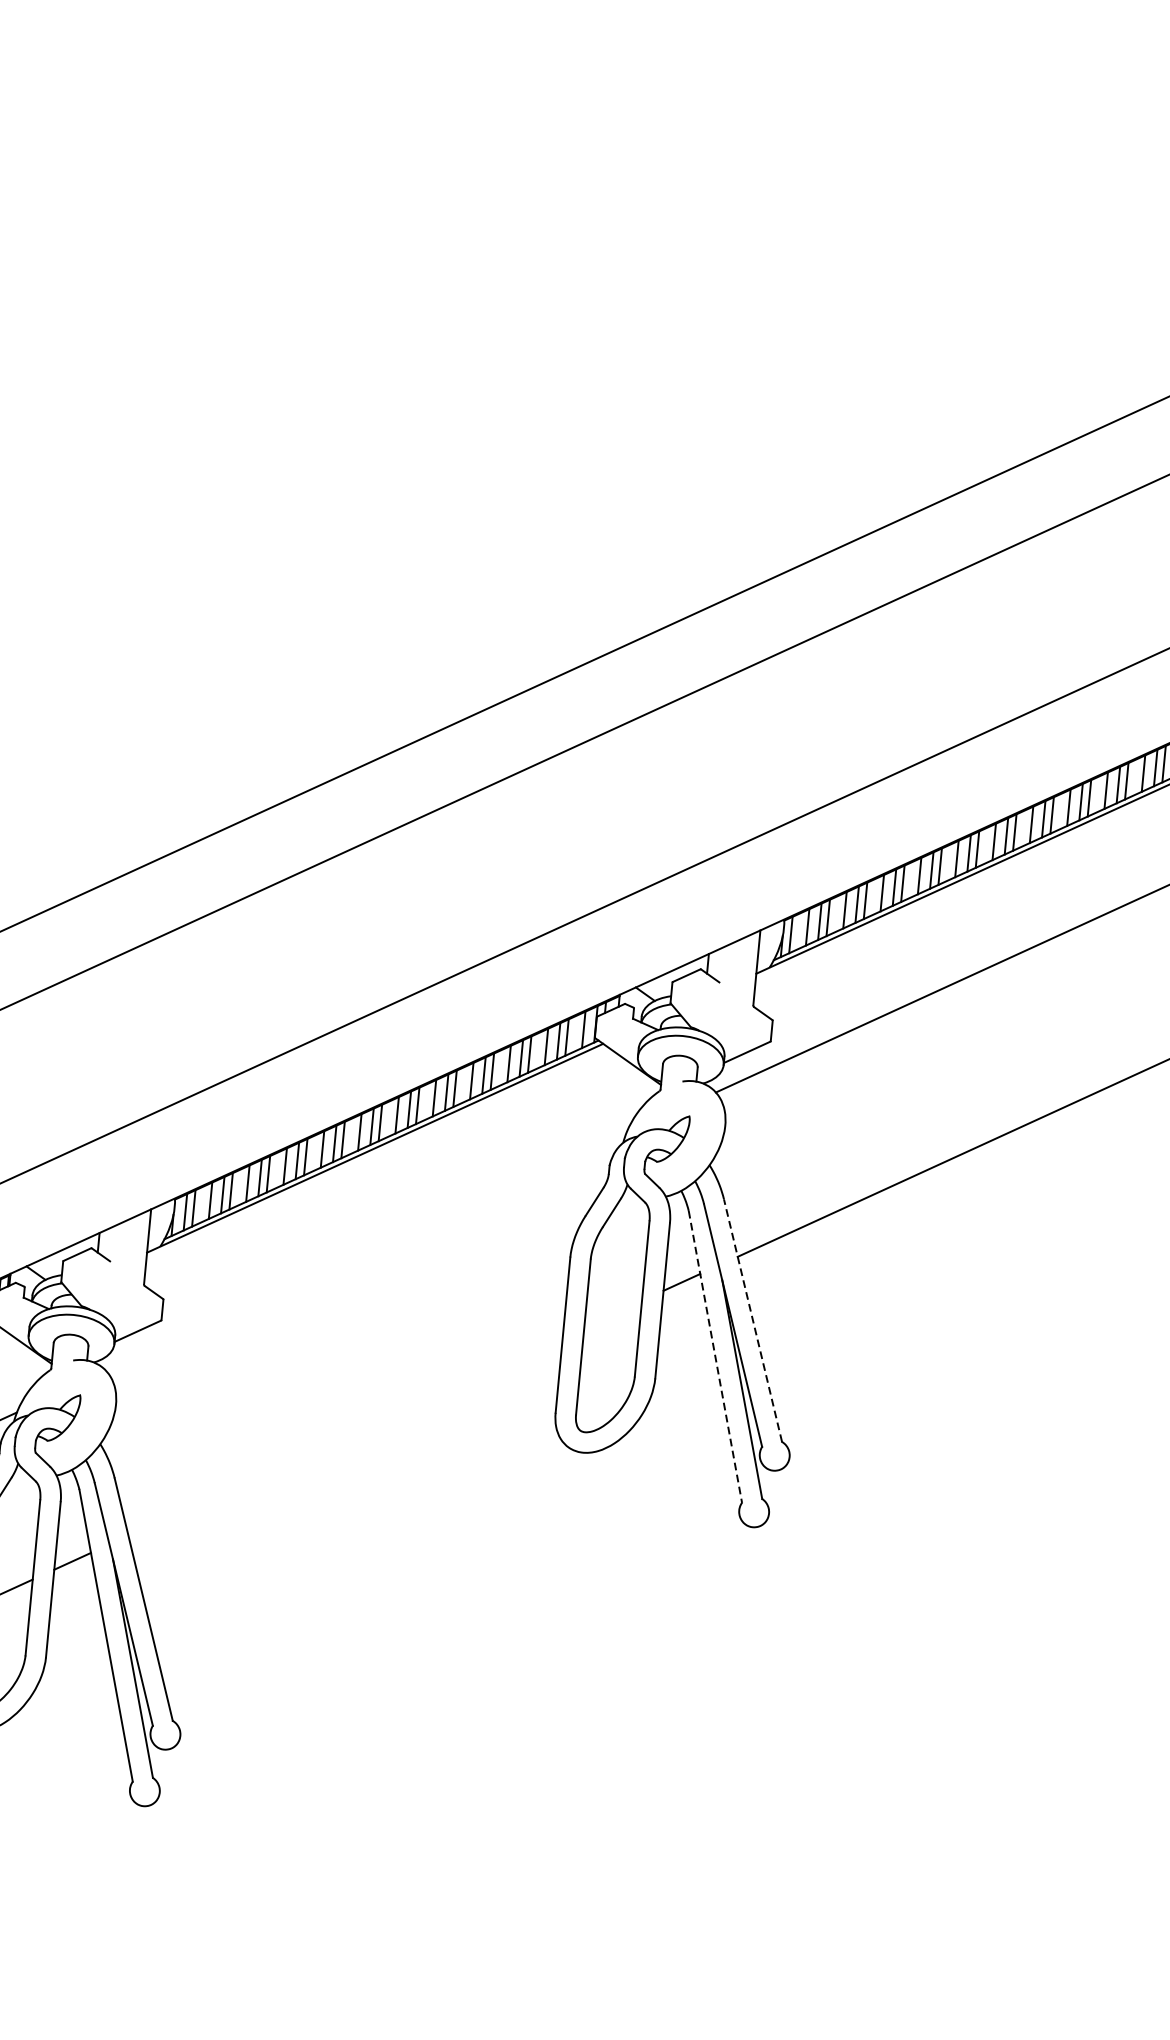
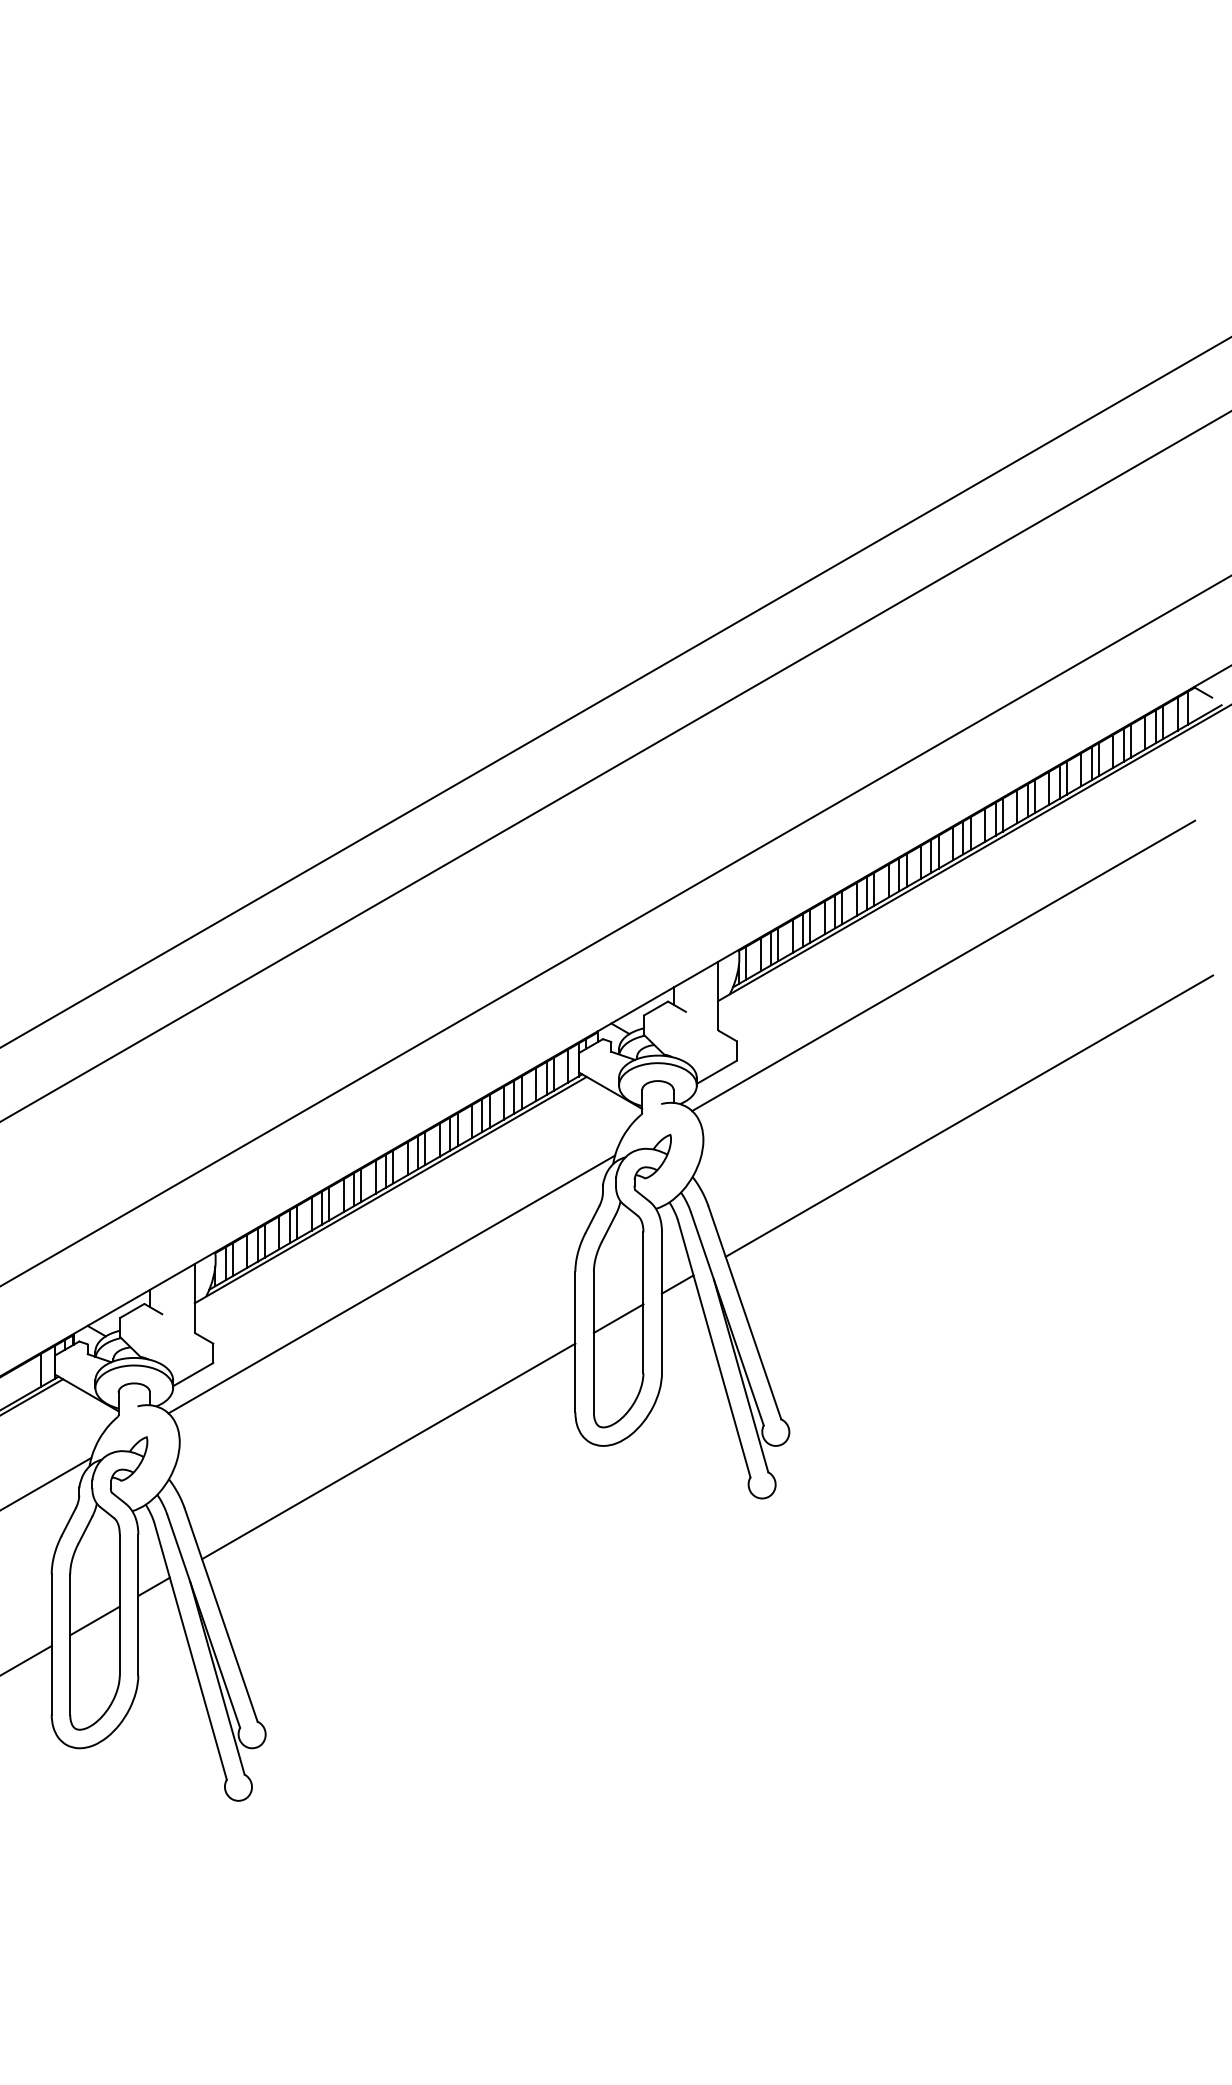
line: (366, 1252) -> (391, 1284), added
line: (613, 1313) -> (618, 1318), added
line: (752, 1320) -> (744, 1312), dashed -> solid
line: (715, 1356) -> (714, 1348), dashed -> solid
line: (345, 1436) -> (388, 1451), added

